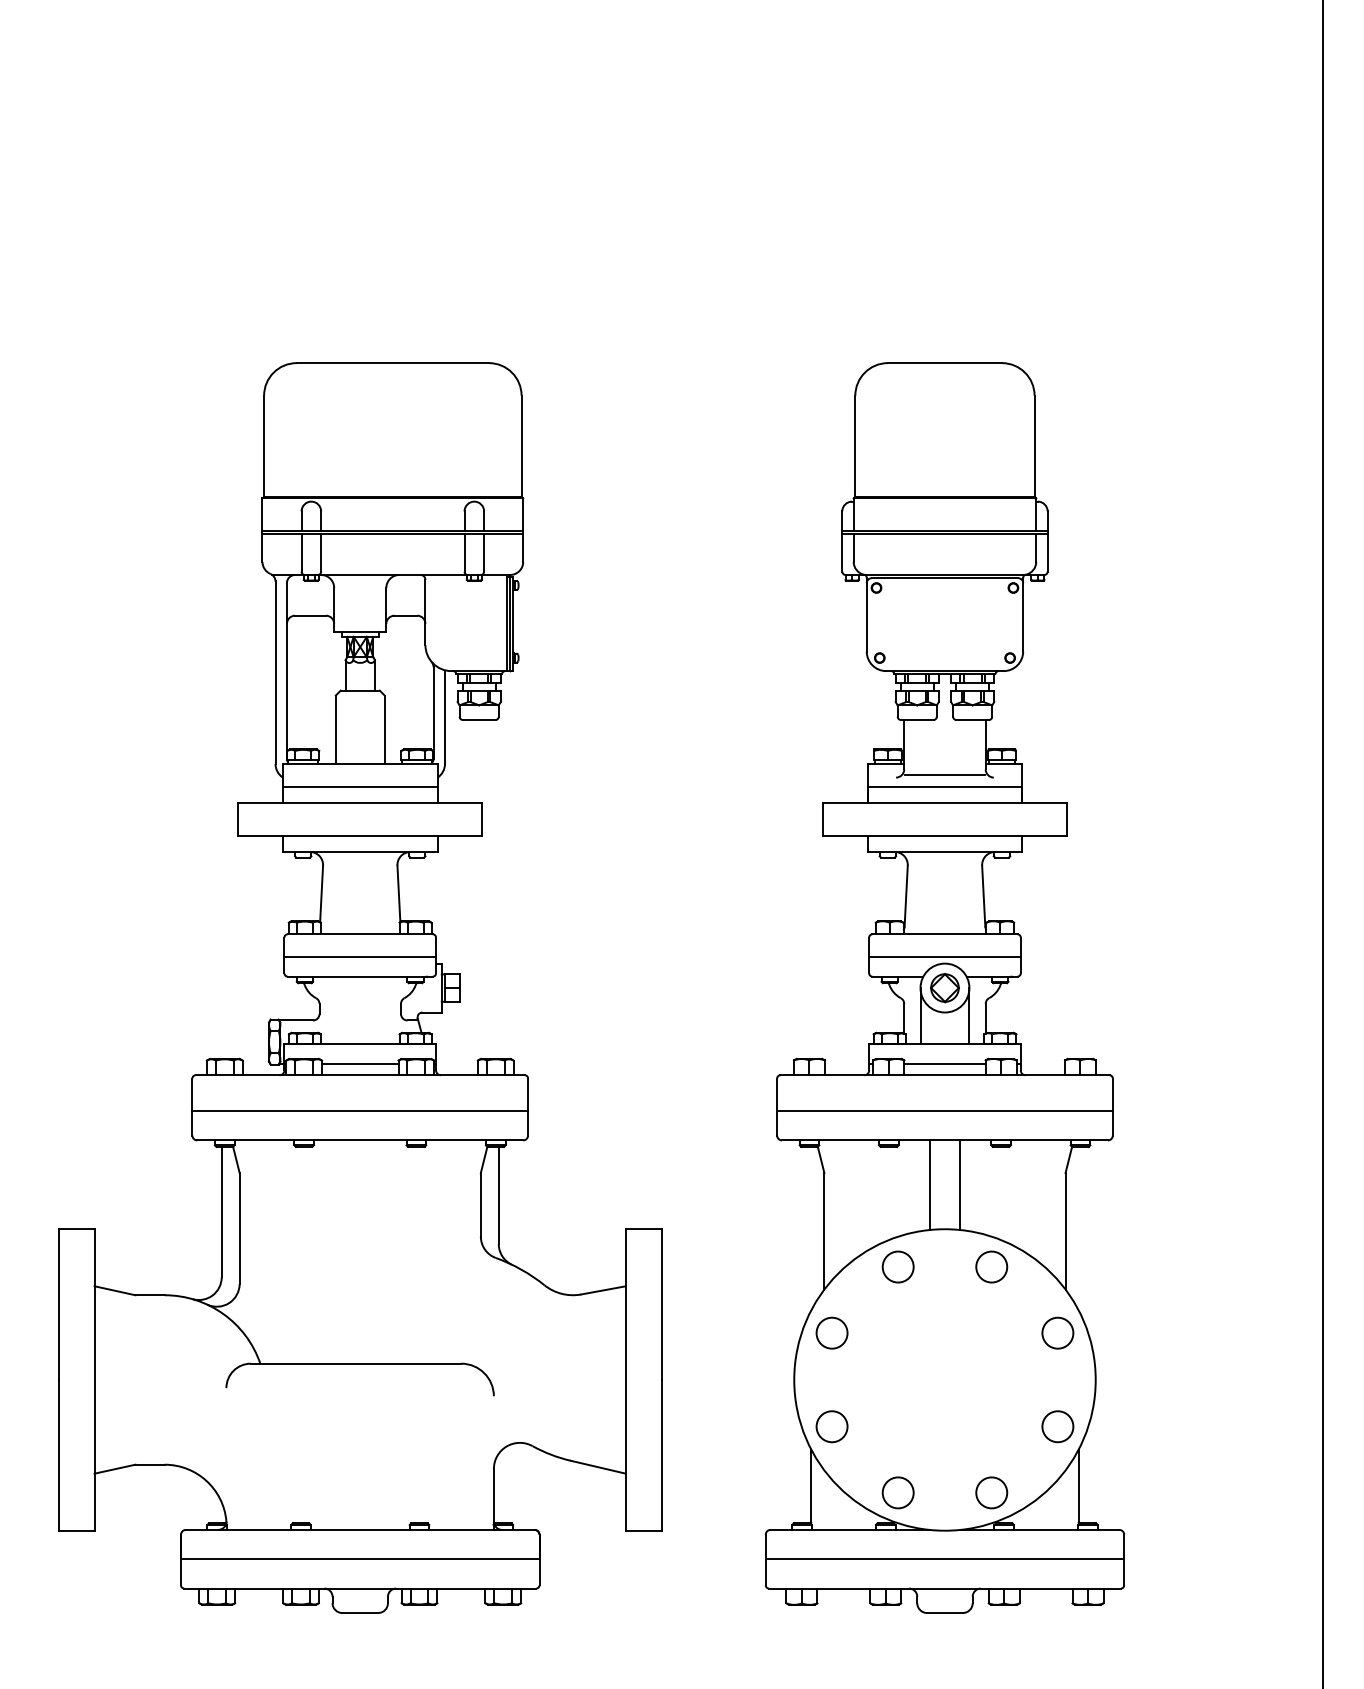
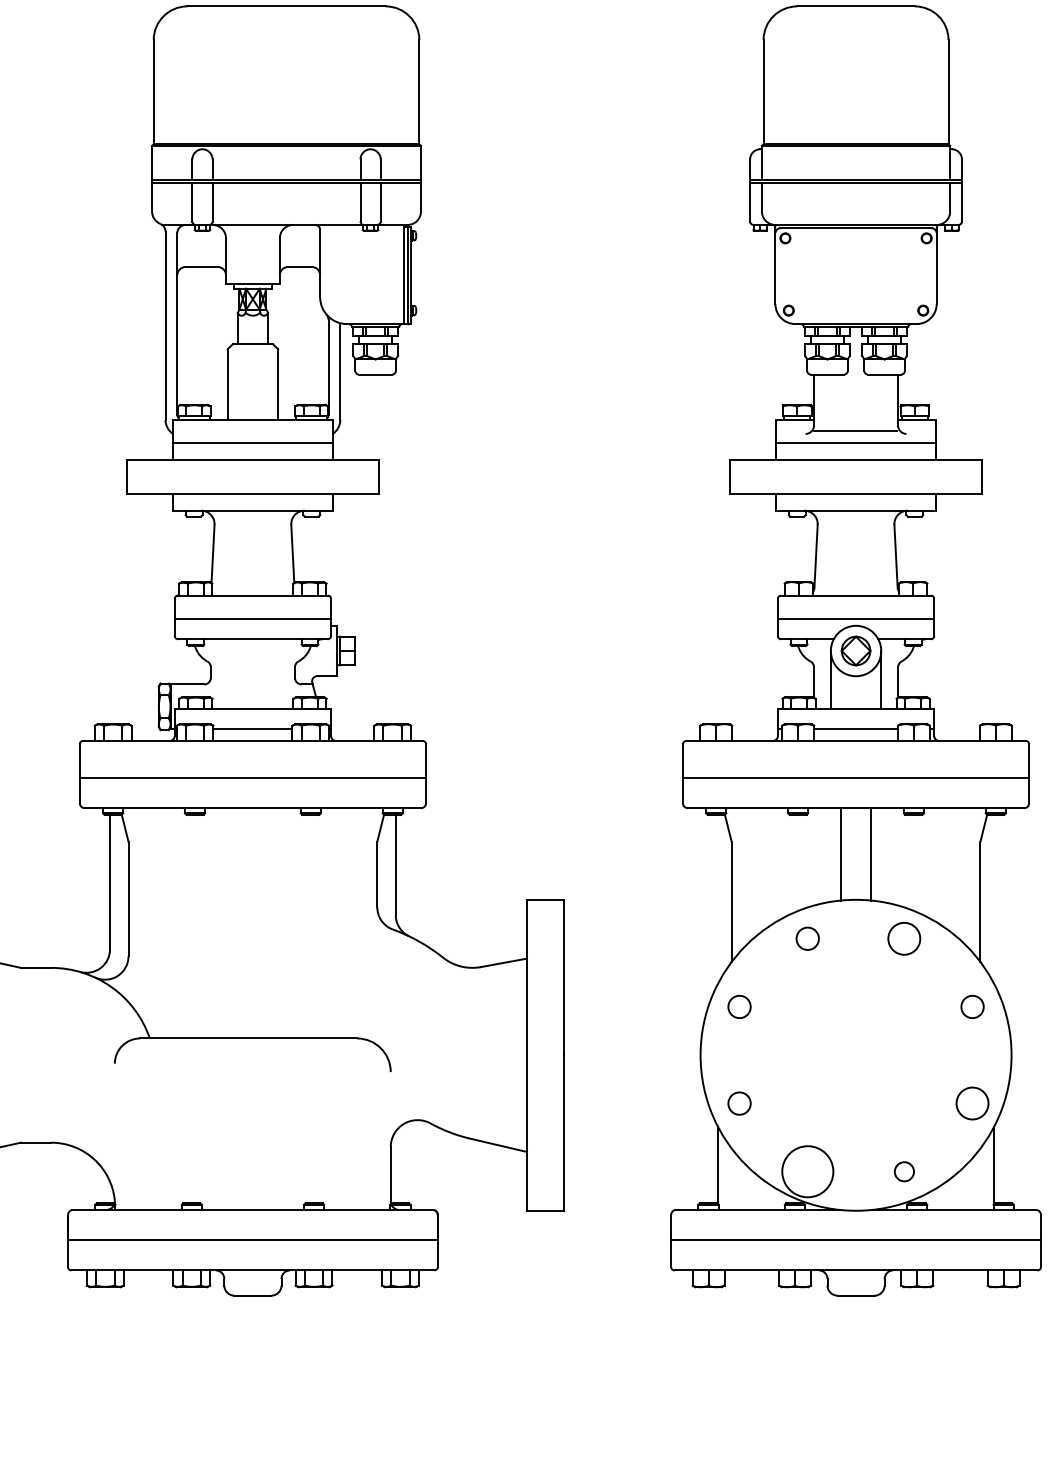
circle: (897, 1266) -> (807, 938), size x0.7
circle: (831, 1332) -> (739, 1006), size x0.7
circle: (1057, 1332) -> (972, 1006), size x0.7
circle: (831, 1426) -> (739, 1103), size x0.7
circle: (897, 1492) -> (807, 1171), size x1.6
circle: (991, 1492) -> (904, 1171), size x0.6

